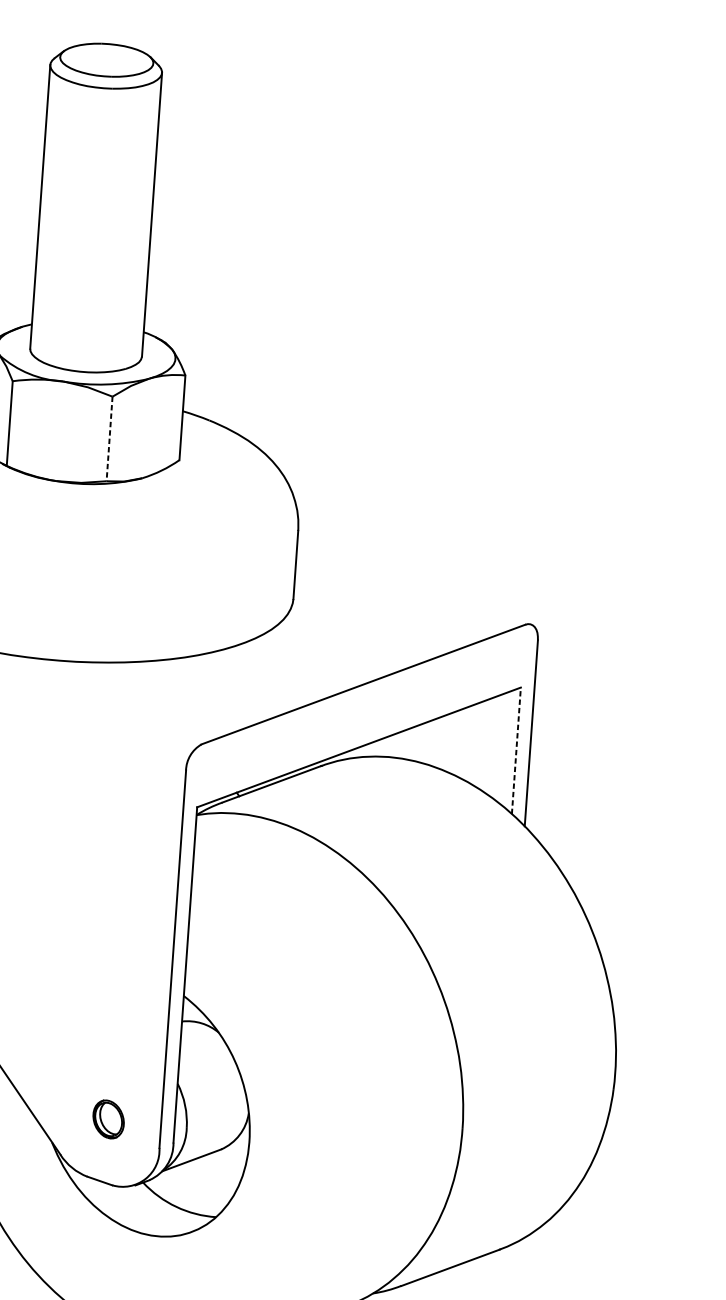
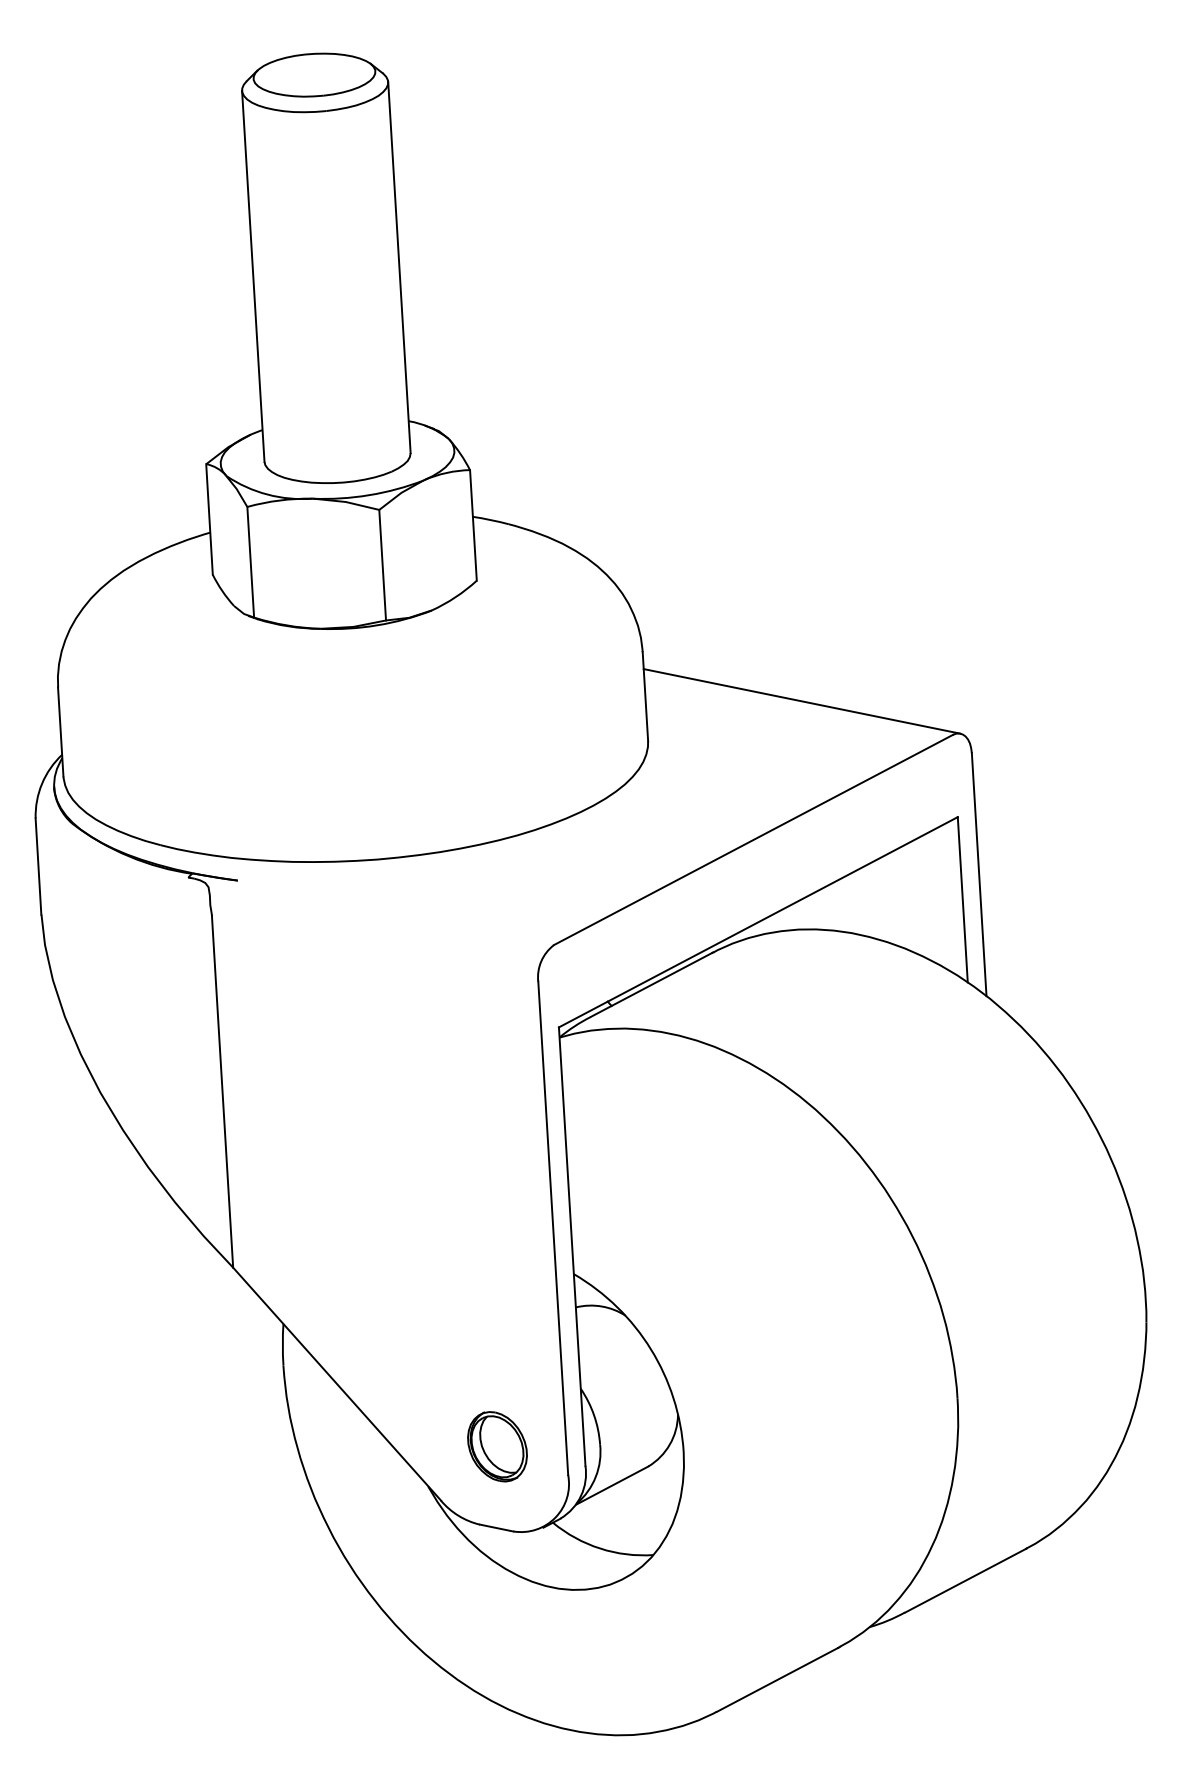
line: (109, 439) -> (382, 565), dashed -> solid
line: (413, 584) -> (801, 701), added
line: (516, 750) -> (962, 899), dashed -> solid
part: (108, 1119) -> (497, 1446), size x1.43

